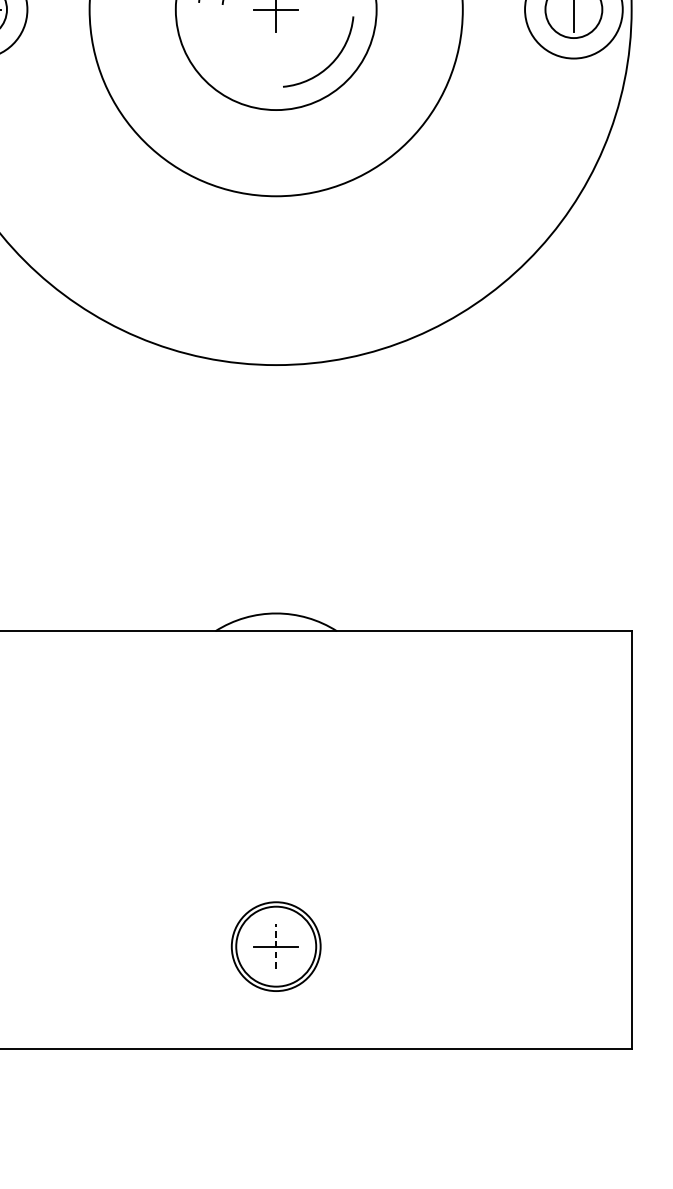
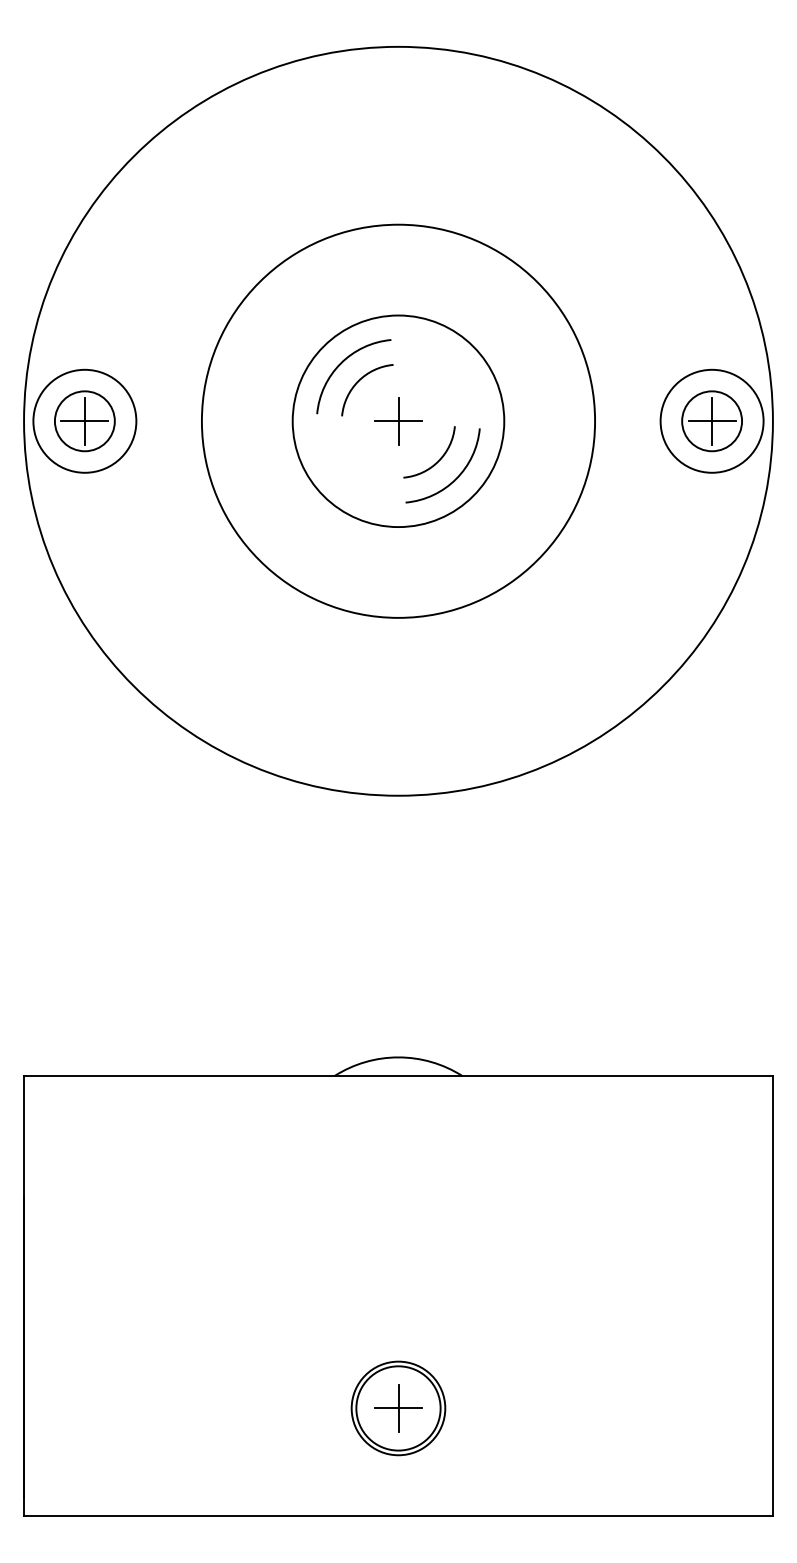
line: (573, 9) -> (711, 421), added
arc: (313, 46) -> (437, 460), added
line: (276, 945) -> (398, 1407), dashed -> solid

